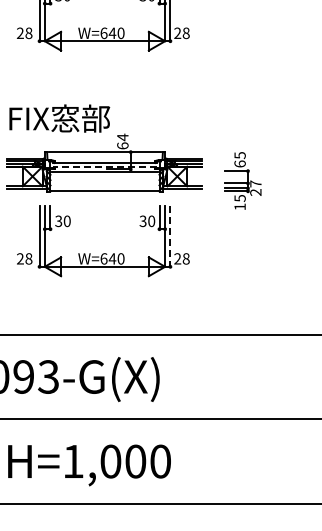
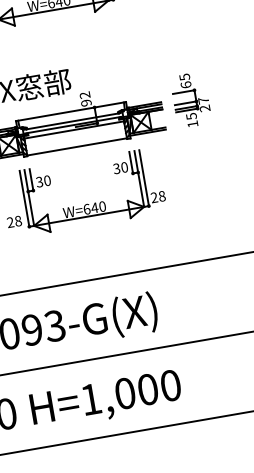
text: (122, 141) -> (85, 99), 64 -> 92
line: (104, 167) -> (73, 125), dashed -> solid
part: (242, 180) -> (190, 99), moved
line: (170, 236) -> (144, 178), dashed -> solid

